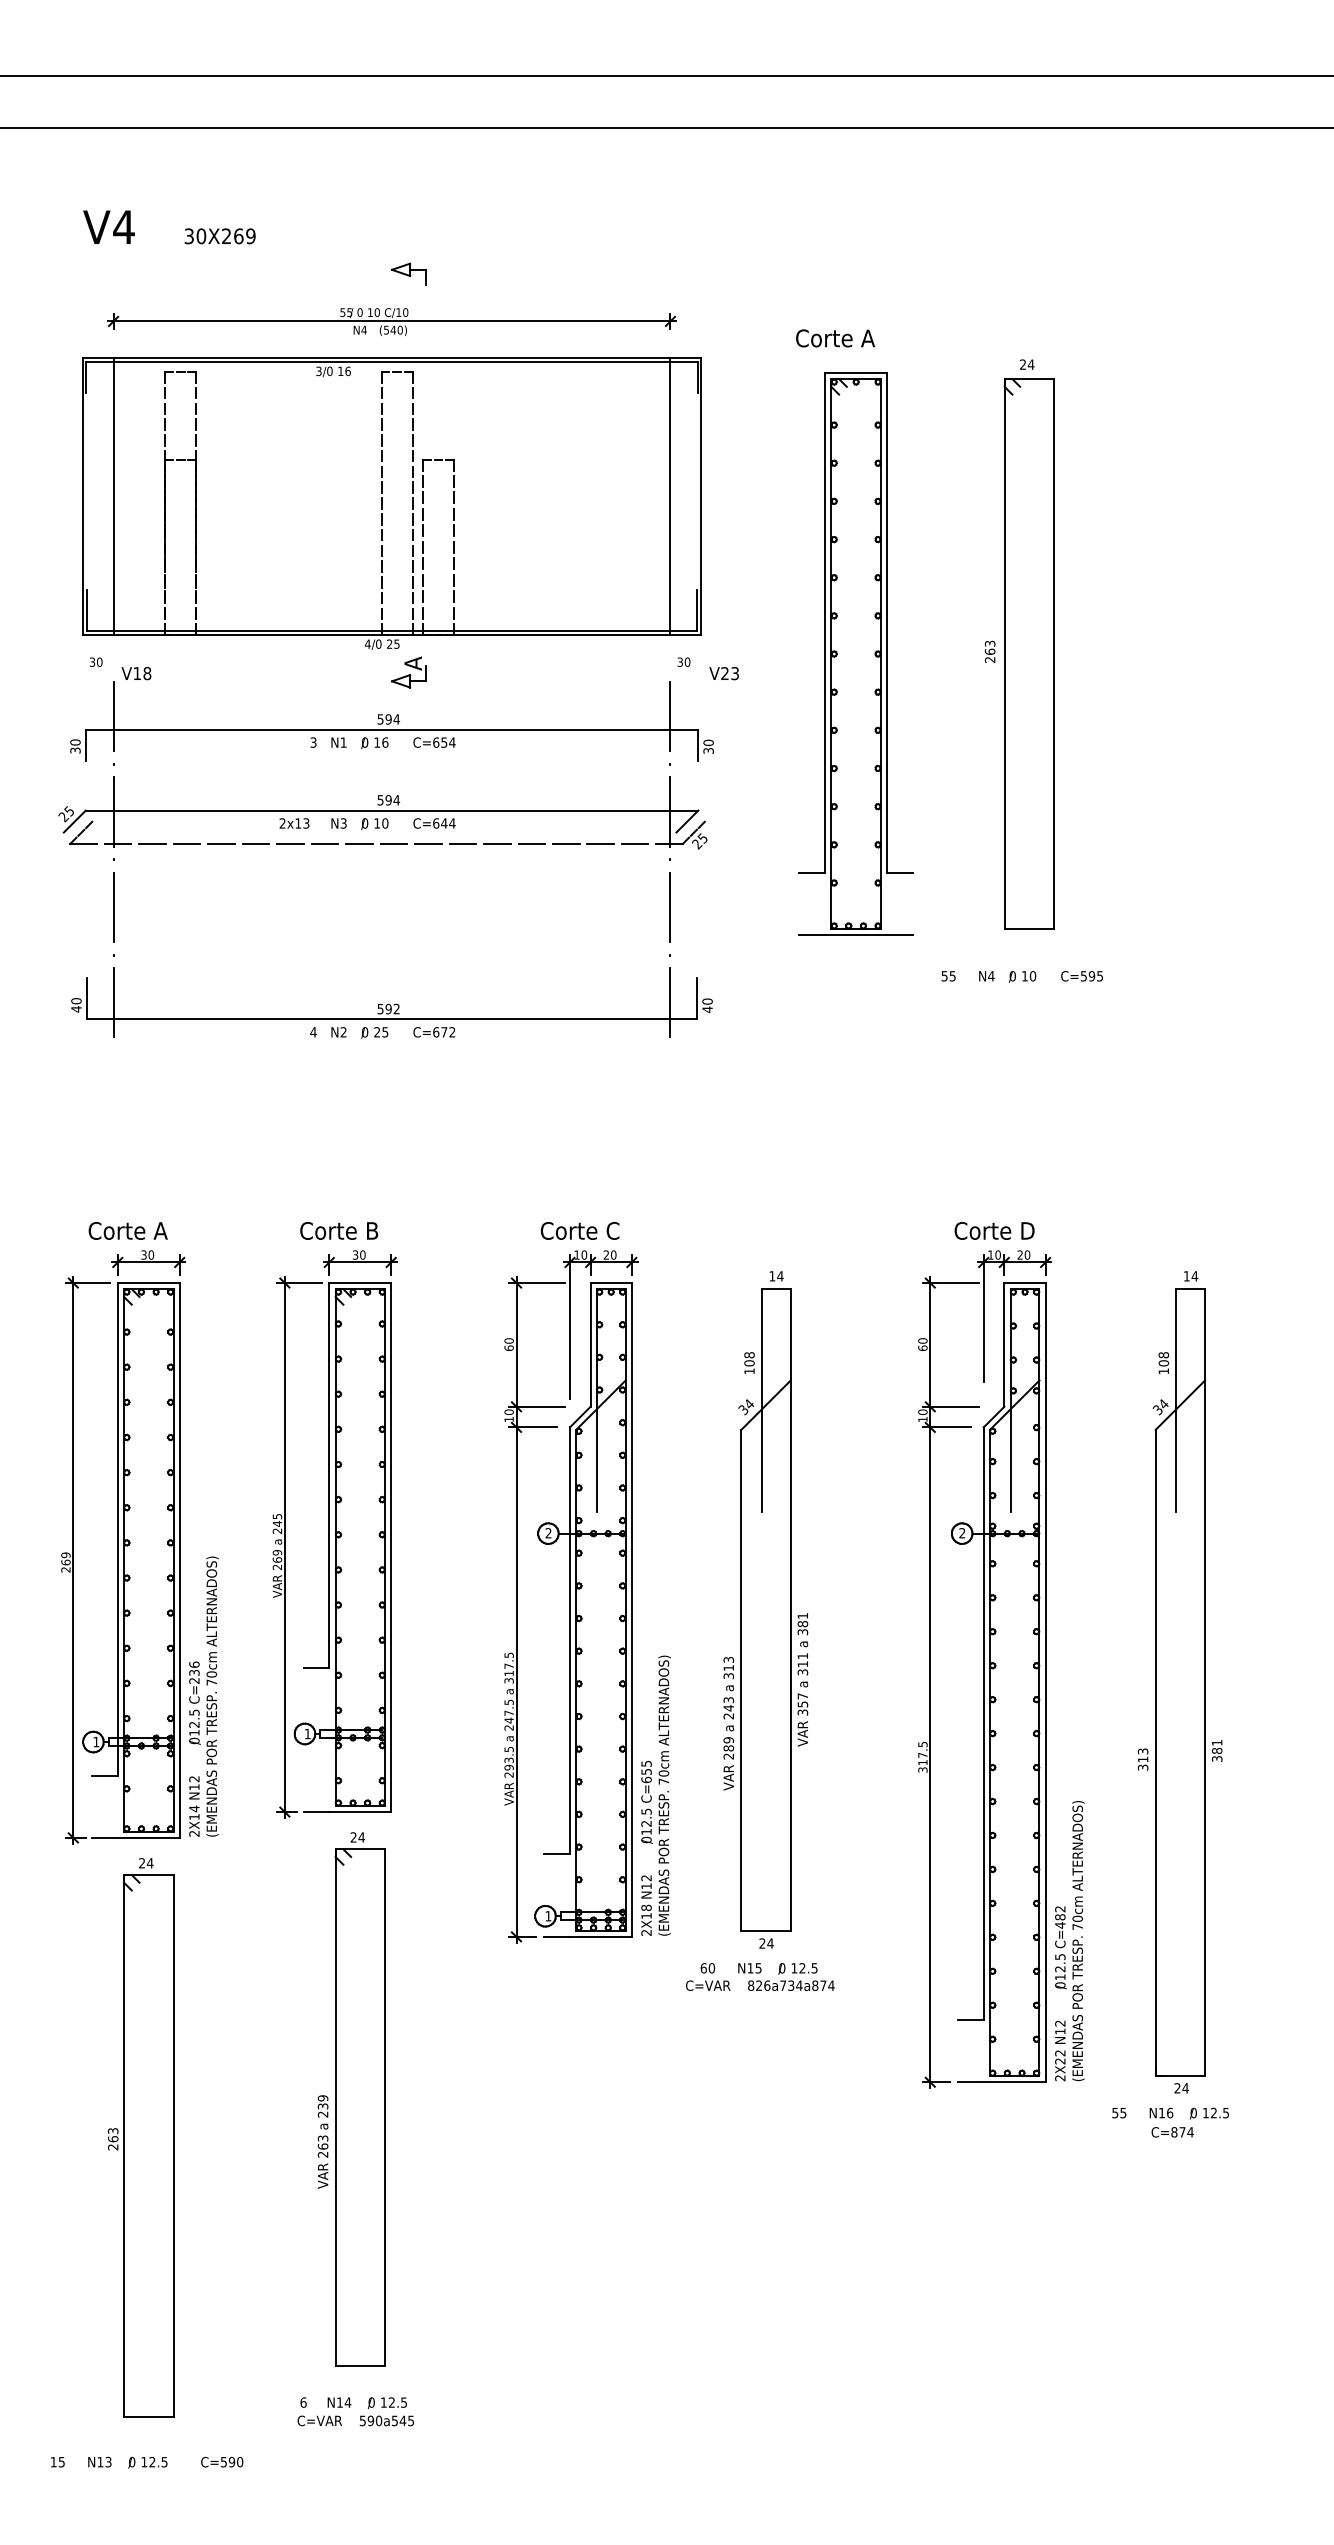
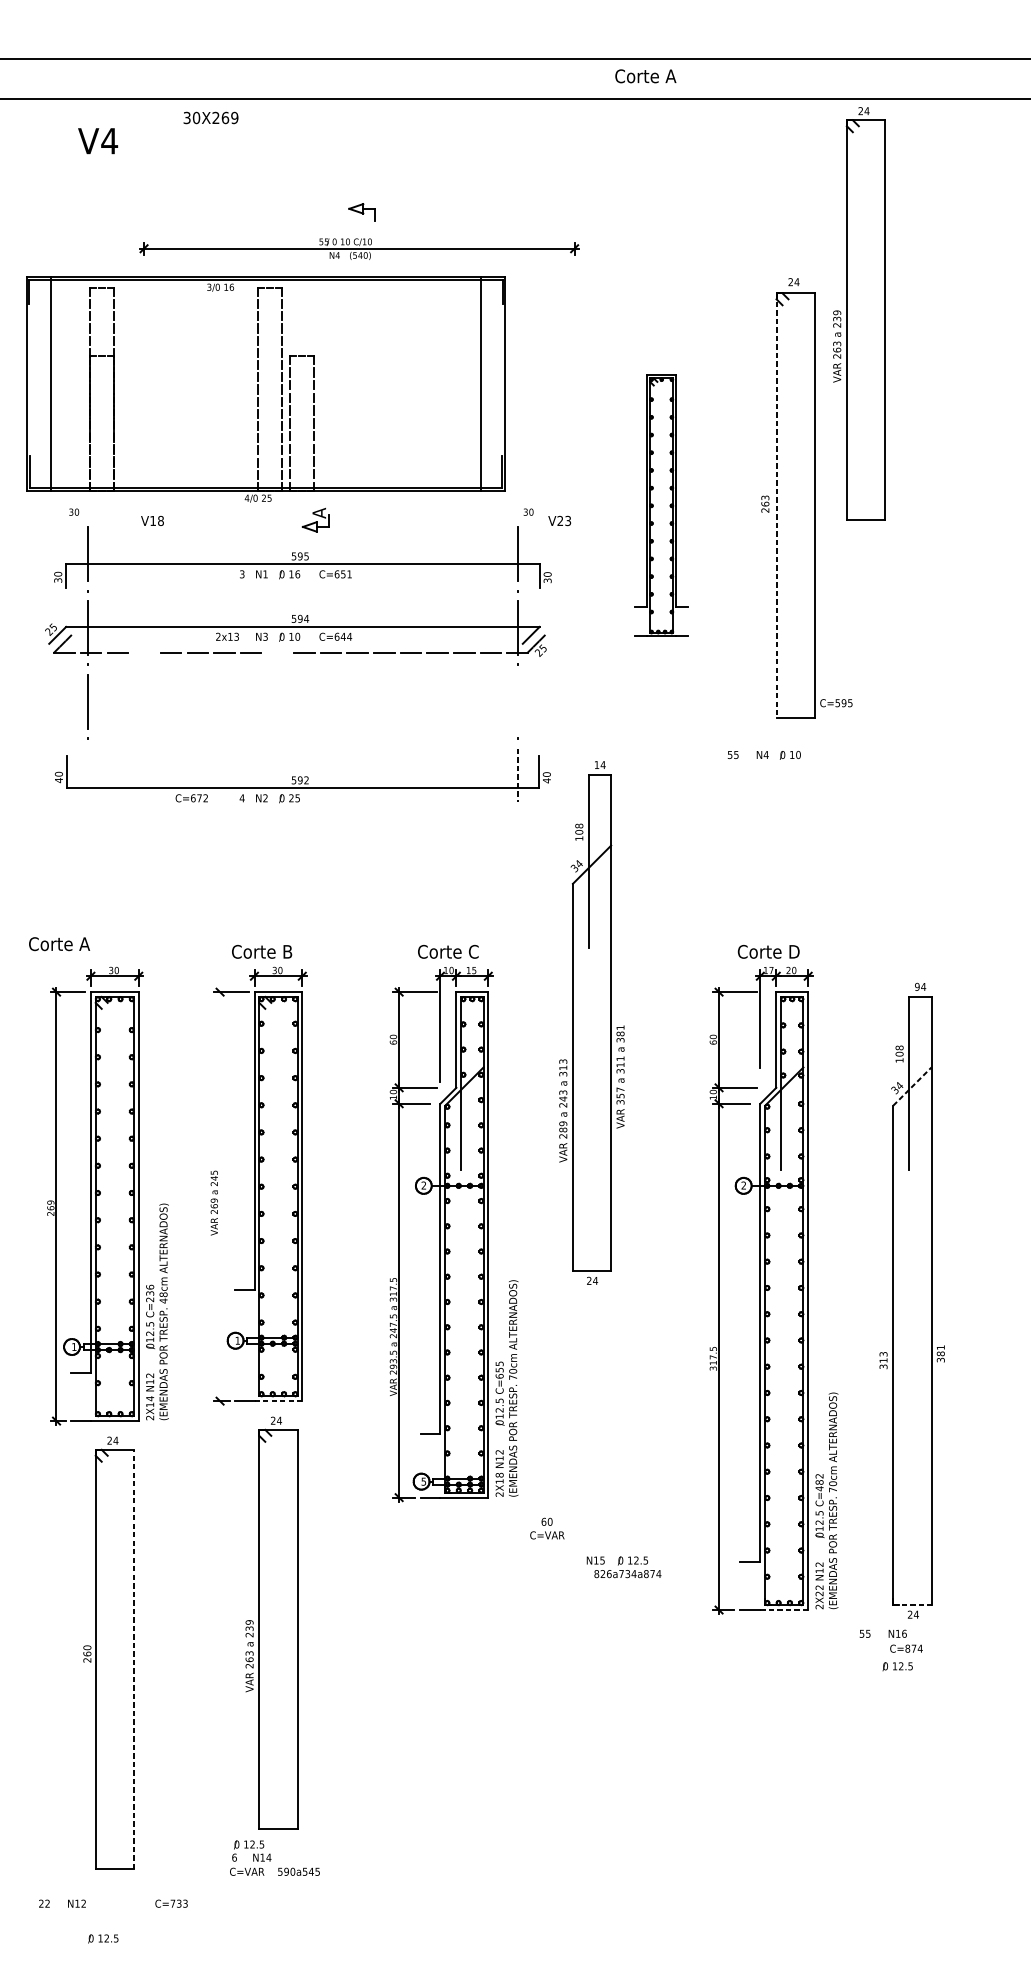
text: (108, 226) -> (97, 140), moved
text: (219, 236) -> (210, 118), moved
part: (408, 273) -> (362, 211), moved
part: (391, 321) -> (358, 248), moved
text: (835, 338) -> (645, 76), moved
part: (1111, 405) -> (859, 313), added
part: (391, 503) -> (265, 389), moved
part: (855, 653) -> (661, 505), size x0.6
line: (1004, 653) -> (776, 505), solid -> dashed
text: (136, 673) -> (152, 520), moved
text: (396, 719) -> (306, 556), 594 -> 595
text: (452, 742) -> (349, 574), C=654 -> C=651
line: (186, 843) -> (144, 652), removed
line: (359, 843) -> (277, 652), removed
line: (669, 907) -> (517, 701), removed
text: (1081, 976) -> (835, 703), moved
line: (113, 1002) -> (87, 775), removed
line: (670, 1002) -> (518, 775), solid -> dashed
text: (434, 1032) -> (191, 798), moved
text: (127, 1230) -> (58, 943), moved
text: (609, 1254) -> (471, 970), 20 -> 15
text: (997, 1254) -> (771, 970), 10 -> 17
text: (1186, 1276) -> (917, 987), 14 -> 94
line: (1180, 1404) -> (912, 1086), solid -> dashed
line: (284, 1547) -> (219, 1196), removed
part: (765, 1609) -> (591, 1022), moved
text: (211, 1678) -> (163, 1297), 70cm -> 48cm
line: (360, 1812) -> (278, 1401), solid -> dashed
text: (548, 1916) -> (423, 1481), 1 -> 5
text: (786, 1976) -> (624, 1566), moved
line: (1180, 2076) -> (912, 1605), solid -> dashed
line: (1014, 2082) -> (784, 1610), solid -> dashed
text: (1209, 2113) -> (897, 1666), moved
text: (113, 2131) -> (87, 1648), 263 -> 260
line: (173, 2145) -> (133, 1658), solid -> dashed
text: (386, 2402) -> (248, 1844), moved
text: (57, 2461) -> (44, 1903), 15 -> 22
text: (108, 2462) -> (83, 1903), N13 -> N12
text: (147, 2462) -> (103, 1938), moved
text: (232, 2462) -> (179, 1903), C=590 -> C=733

